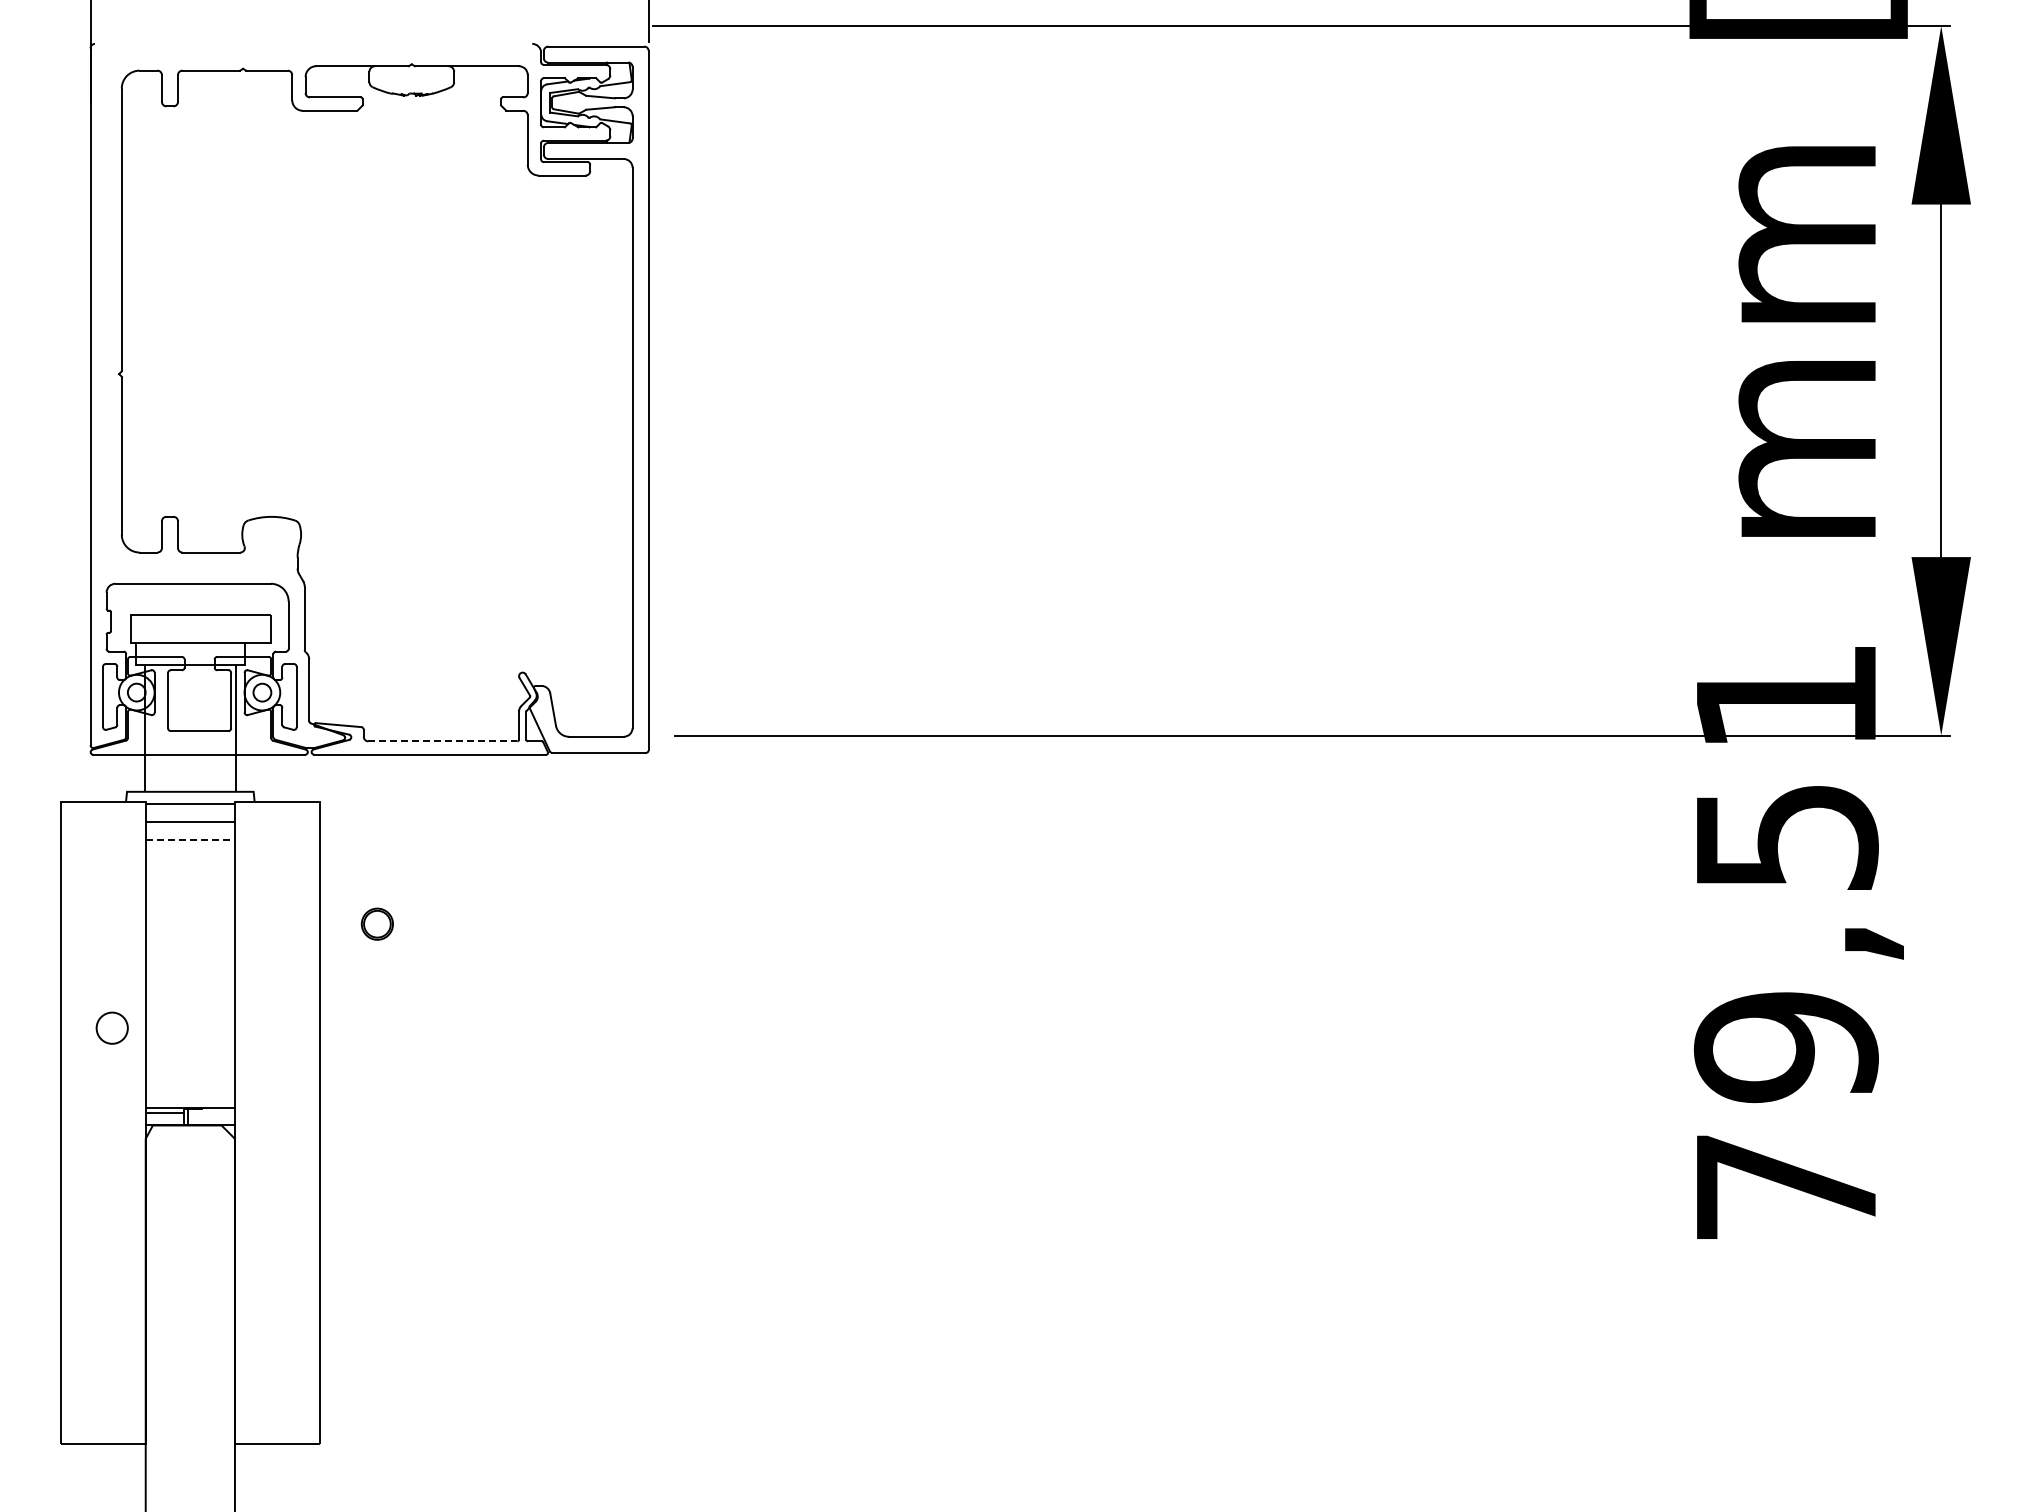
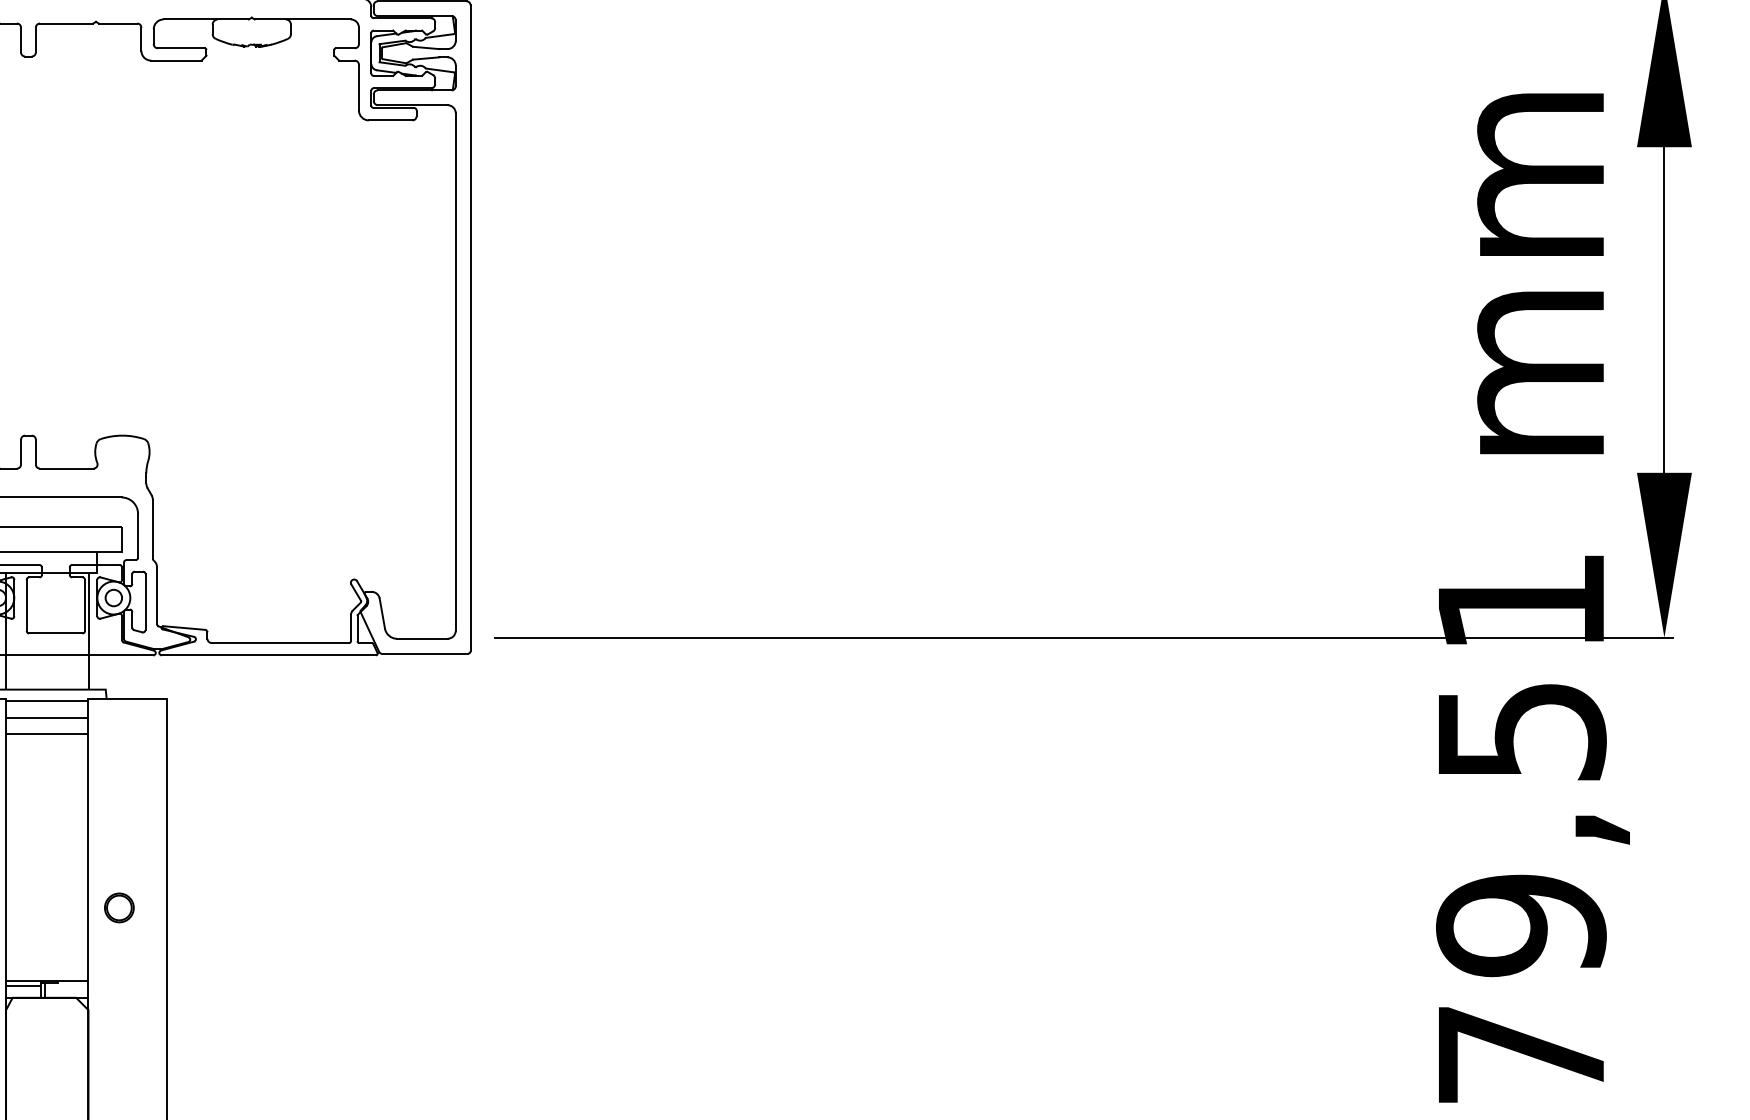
line: (442, 741) -> (280, 643), dashed -> solid
line: (190, 839) -> (47, 733), dashed -> solid
part: (376, 923) -> (118, 907), moved

